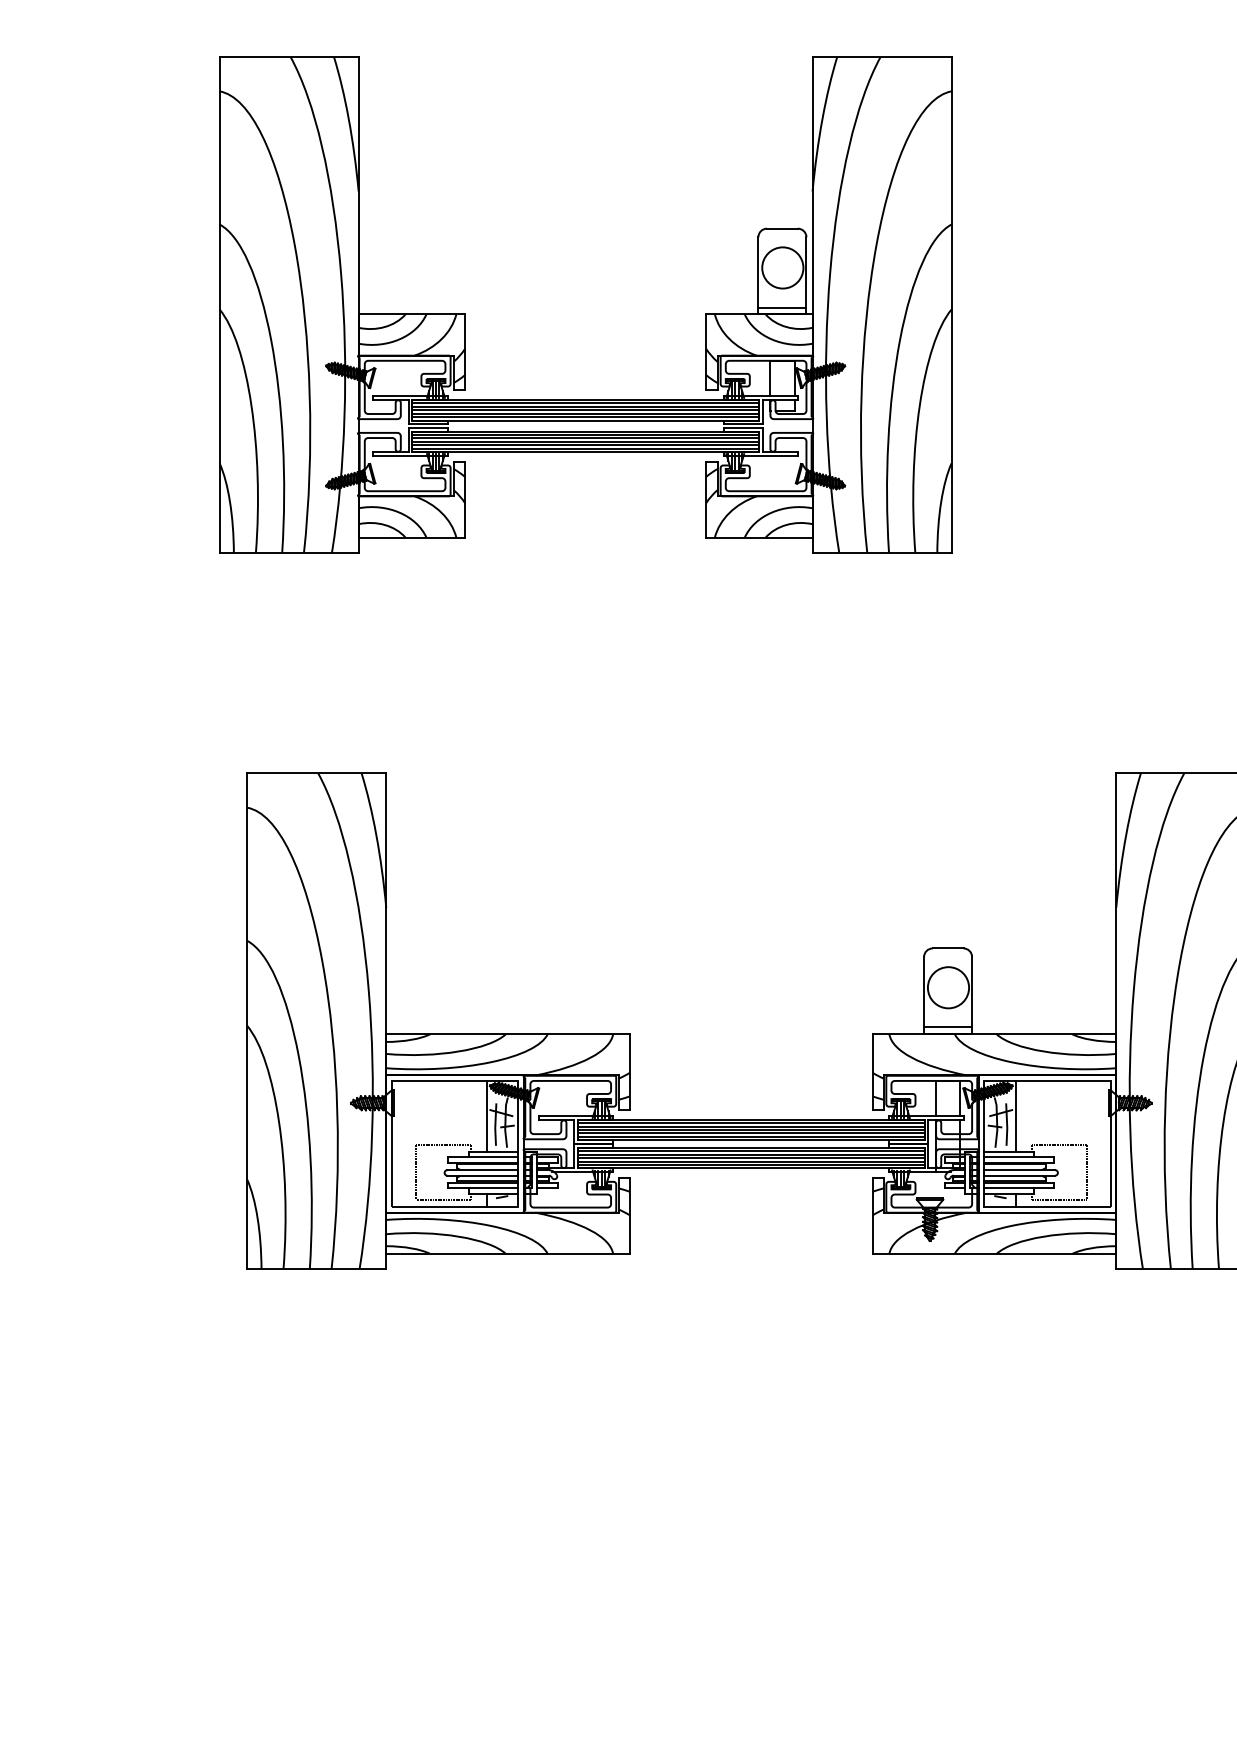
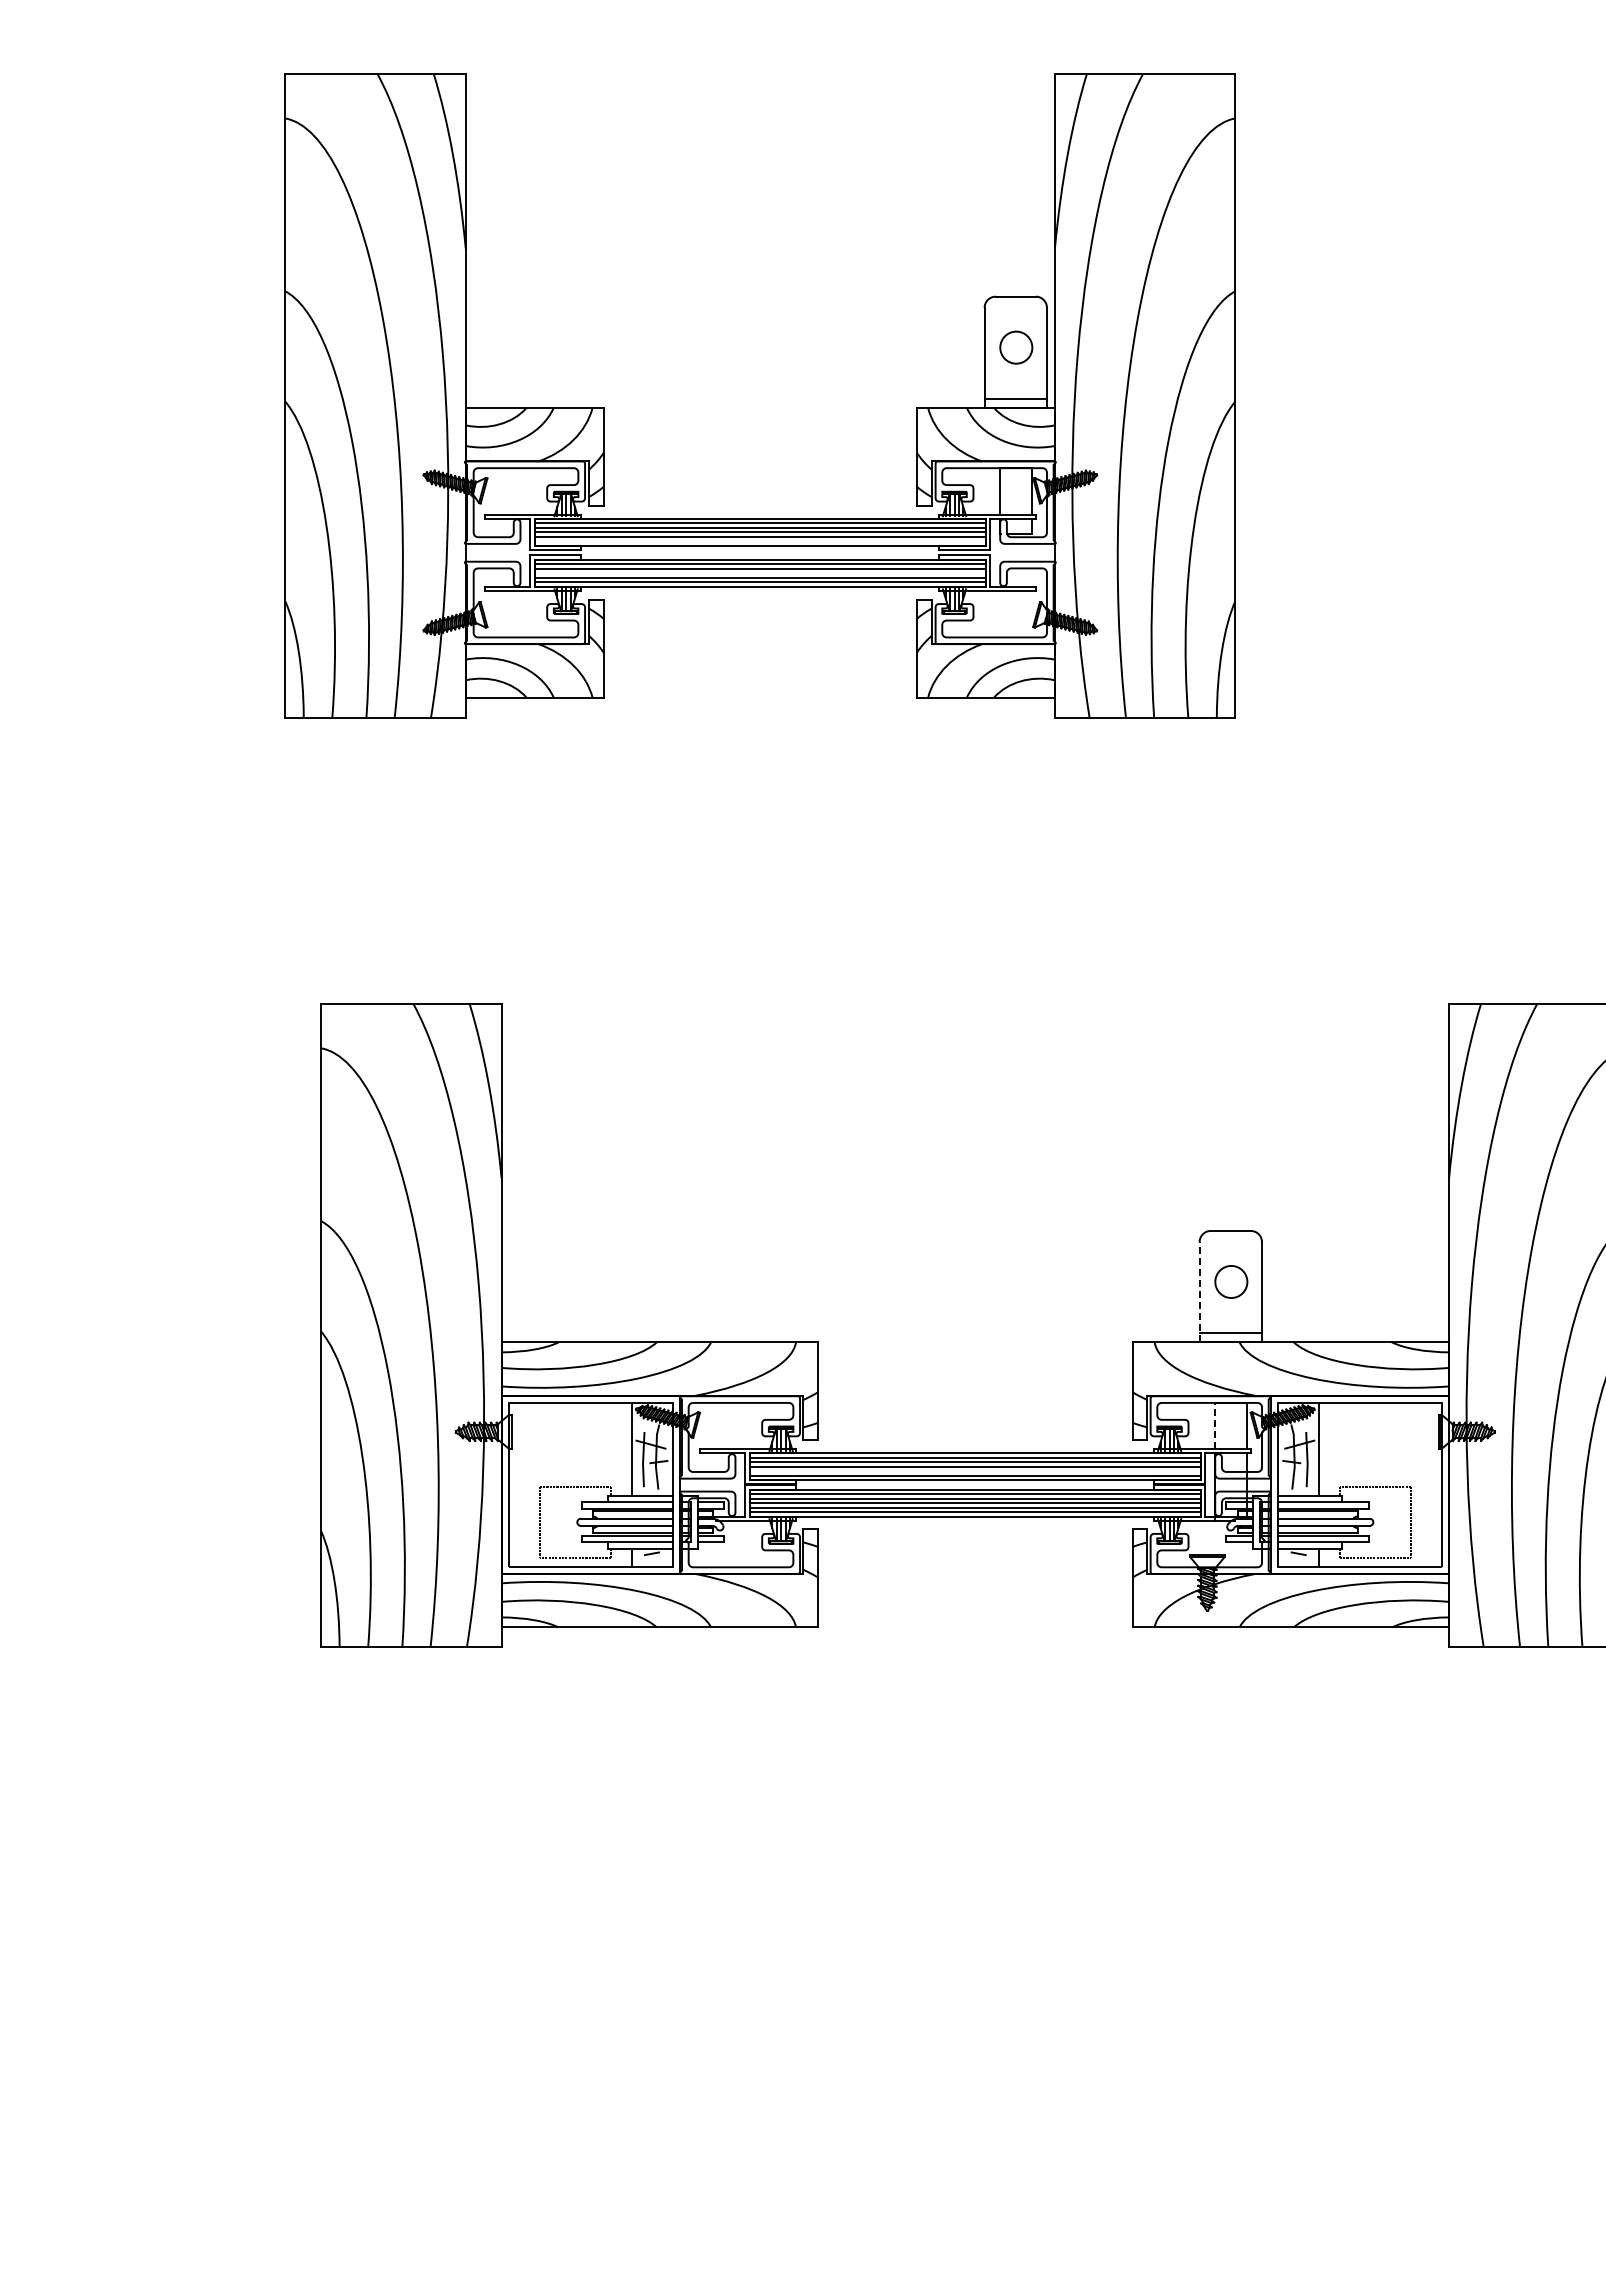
circle: (782, 267) -> (1016, 347), size x0.6
line: (584, 417) -> (759, 541), removed
line: (584, 441) -> (759, 573), removed
circle: (948, 987) -> (1231, 1281), size x0.6
line: (923, 995) -> (1199, 1291), solid -> dashed
line: (935, 1098) -> (1214, 1425), solid -> dashed
line: (750, 1133) -> (974, 1471), removed

